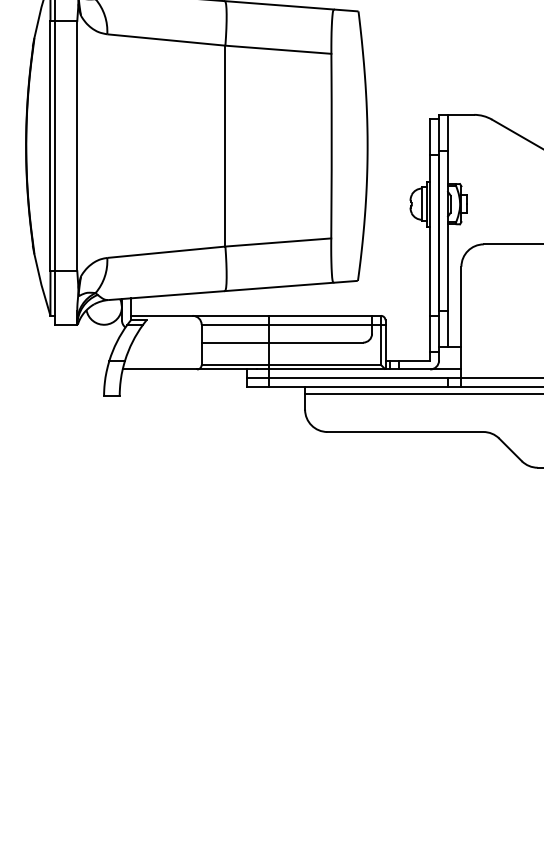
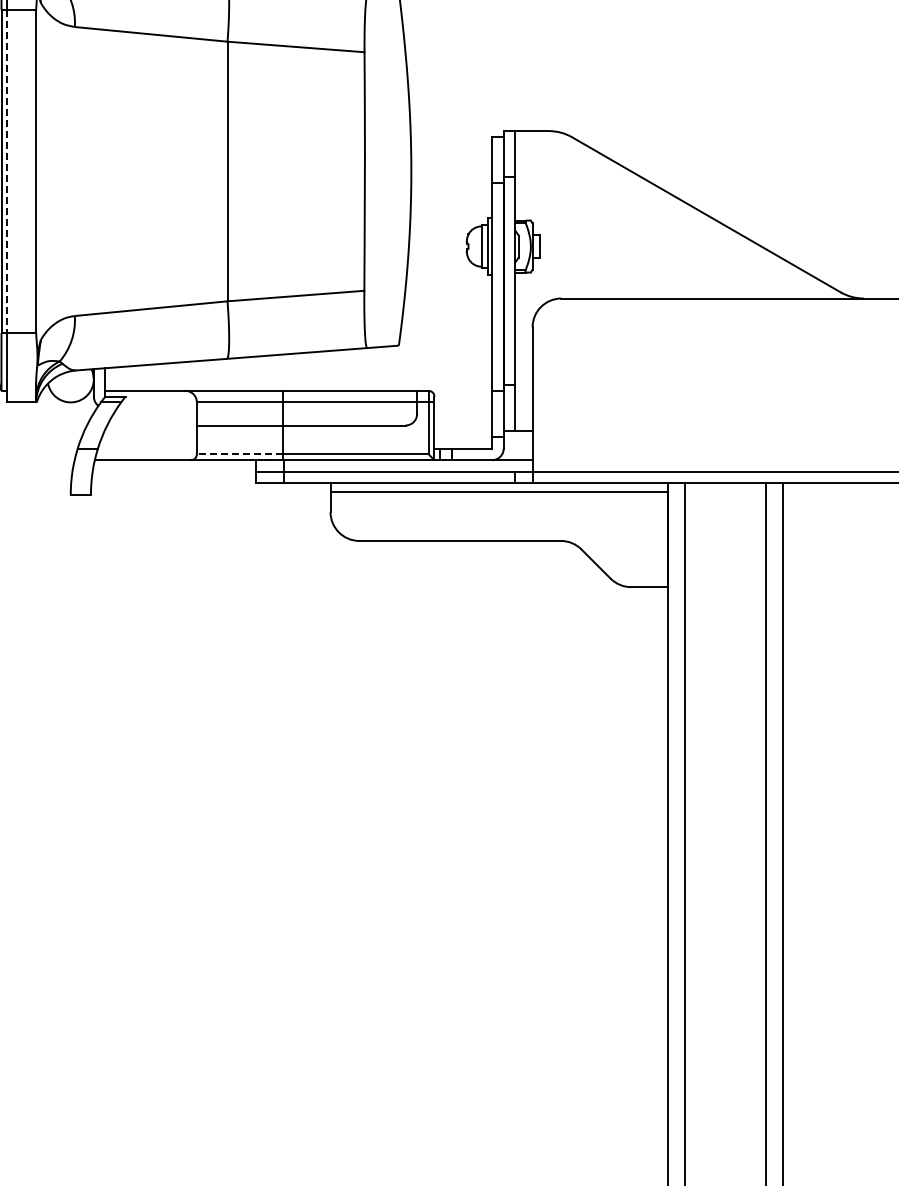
line: (55, 146) -> (7, 171), solid -> dashed
line: (234, 365) -> (239, 454), solid -> dashed

